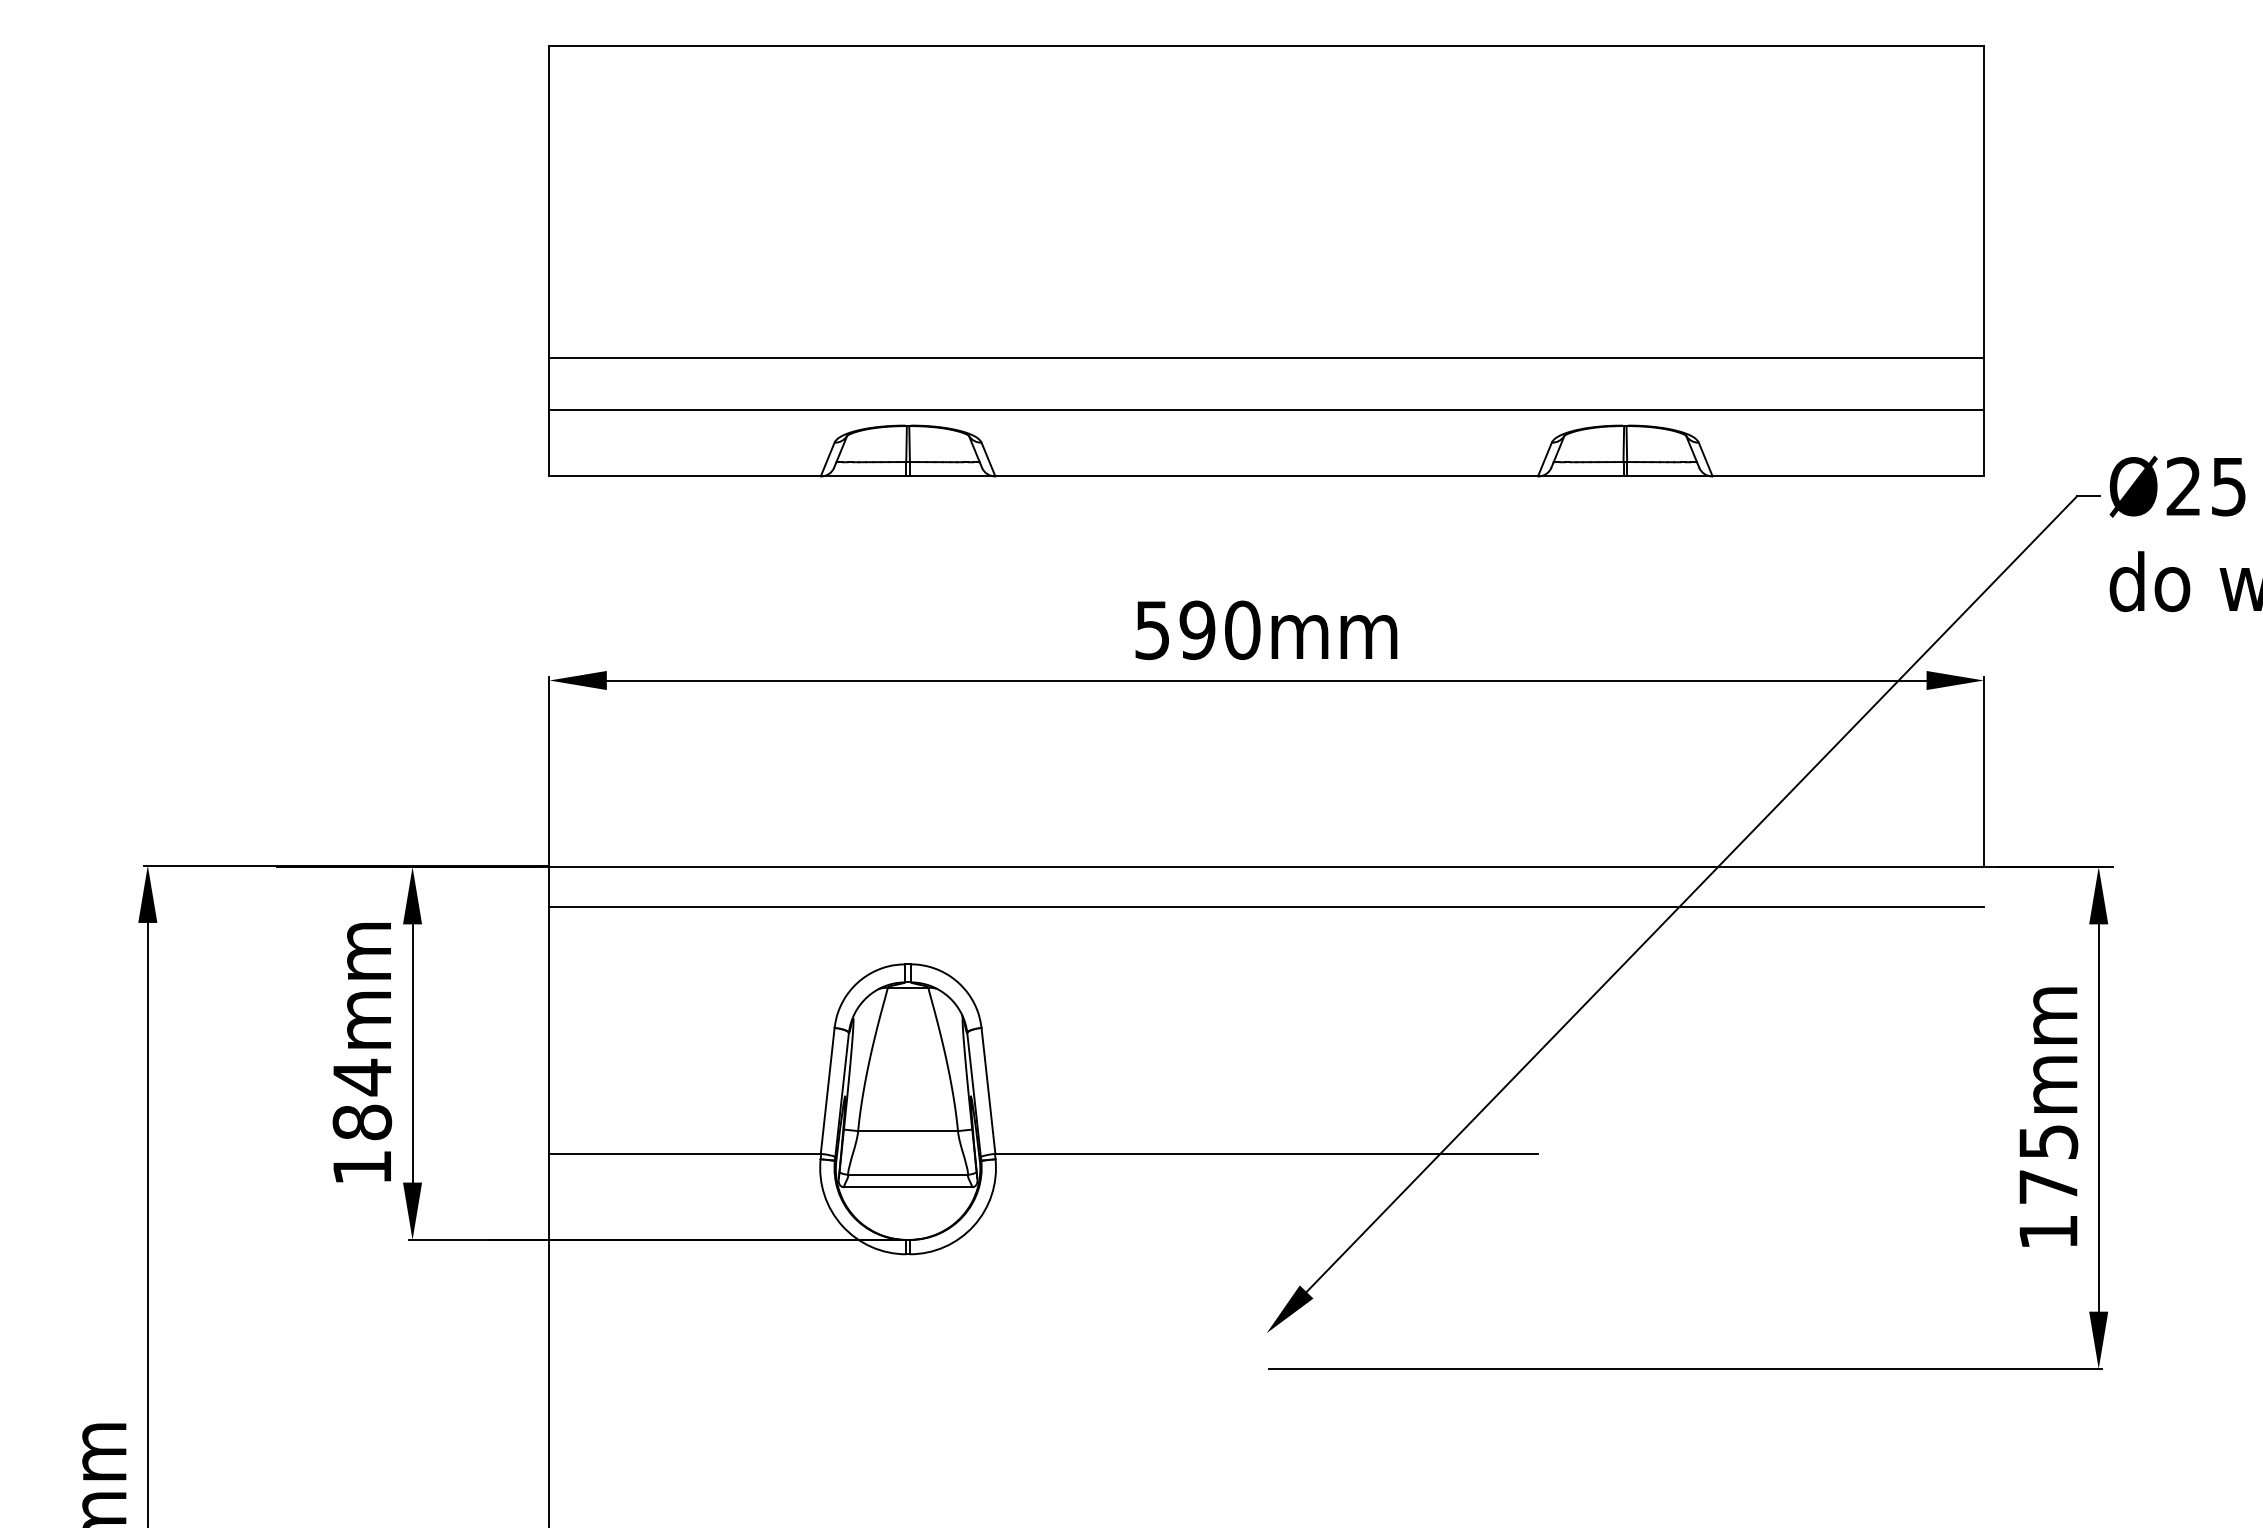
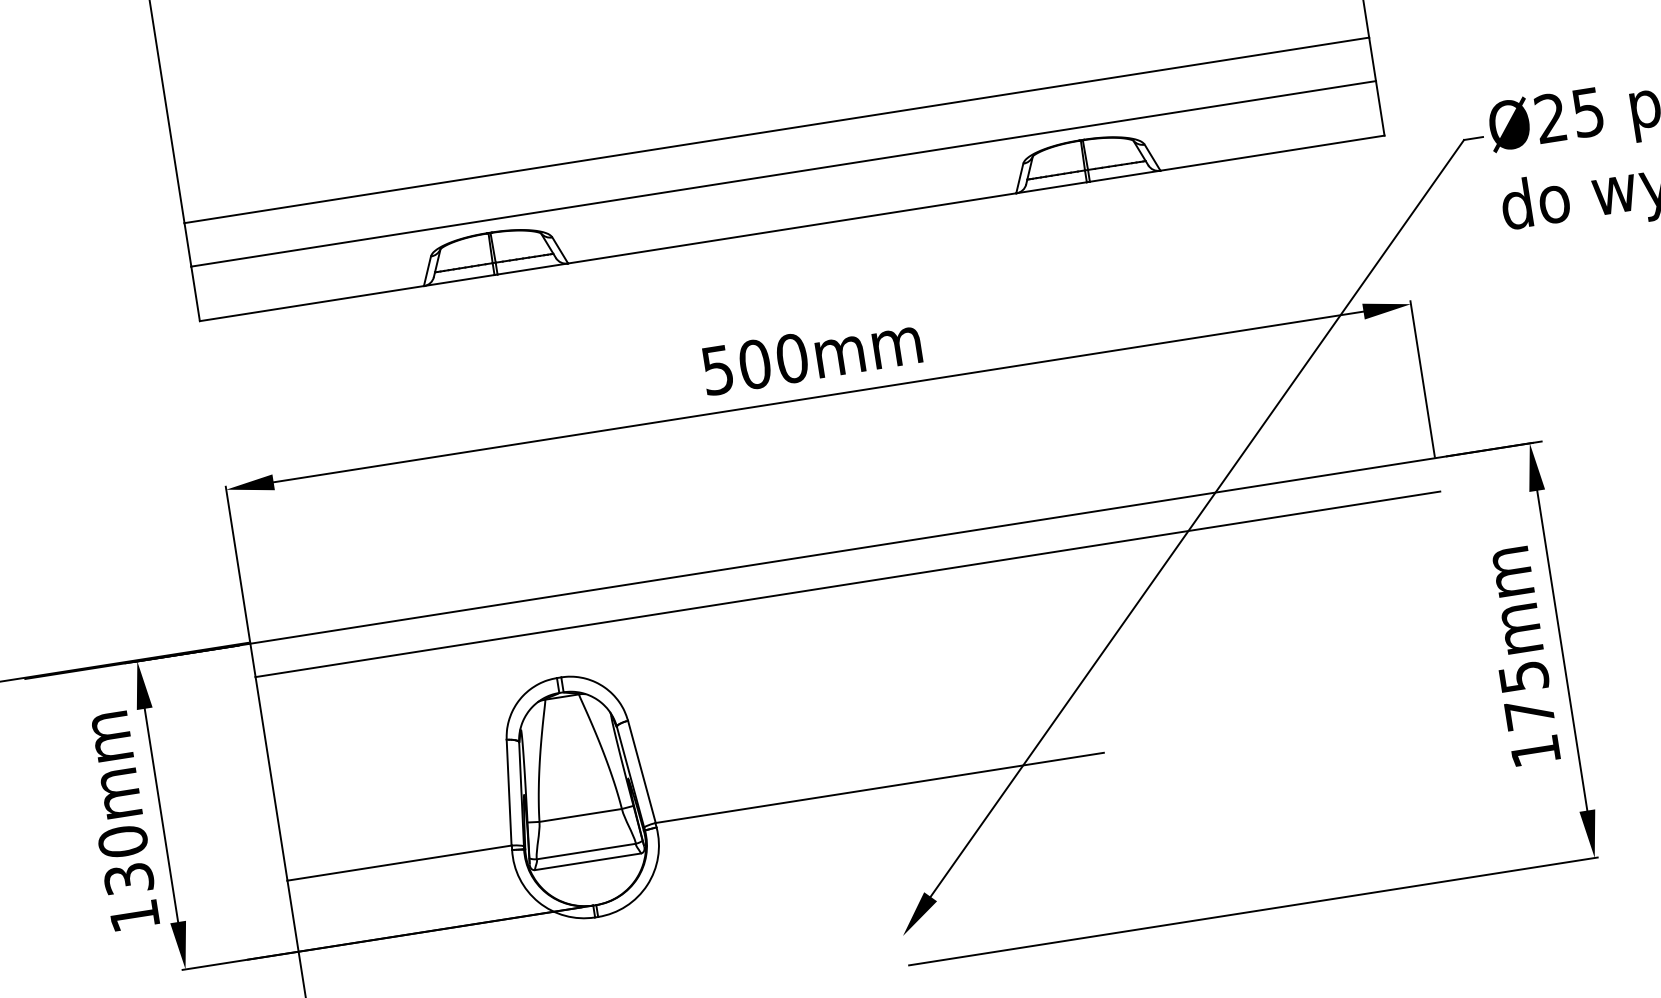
text: (1197, 629) -> (754, 363), 590mm -> 500mm
text: (362, 1099) -> (126, 859), 184mm -> 130mm

